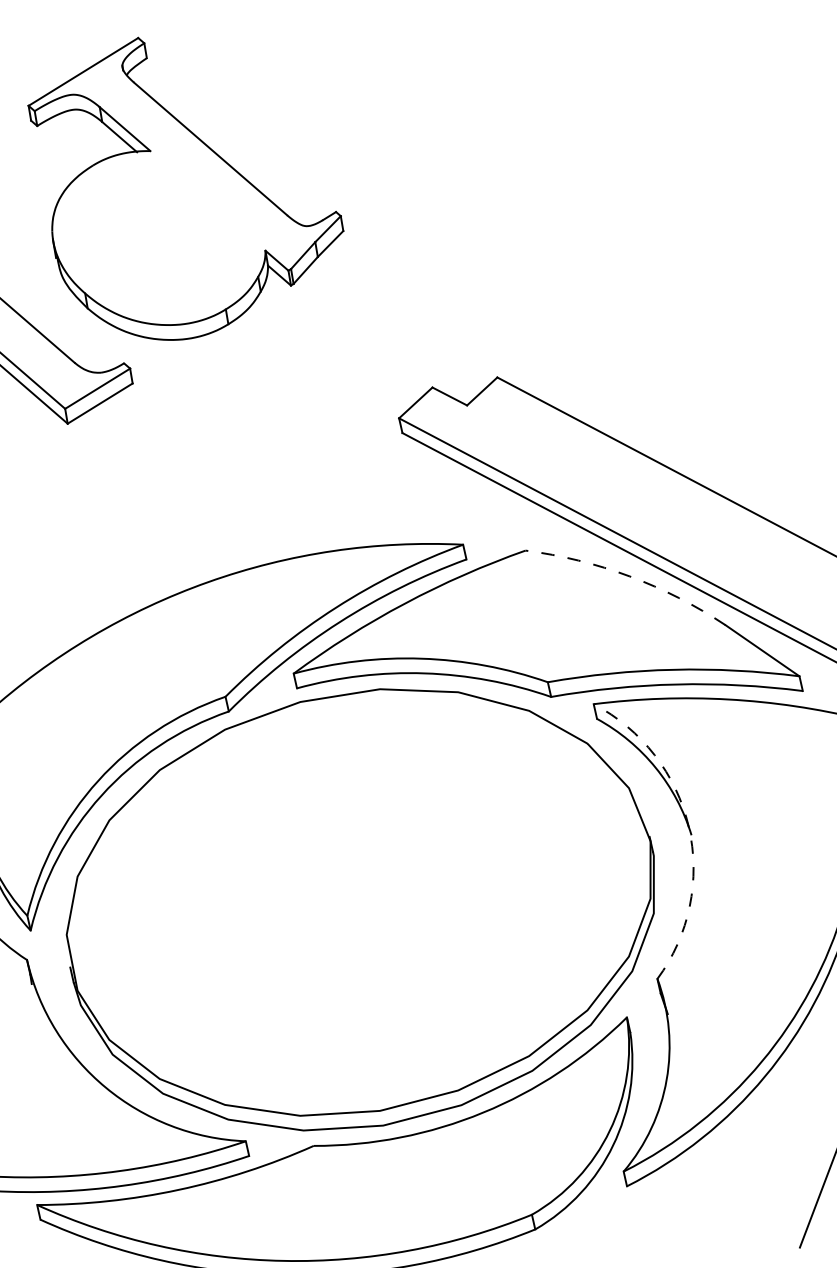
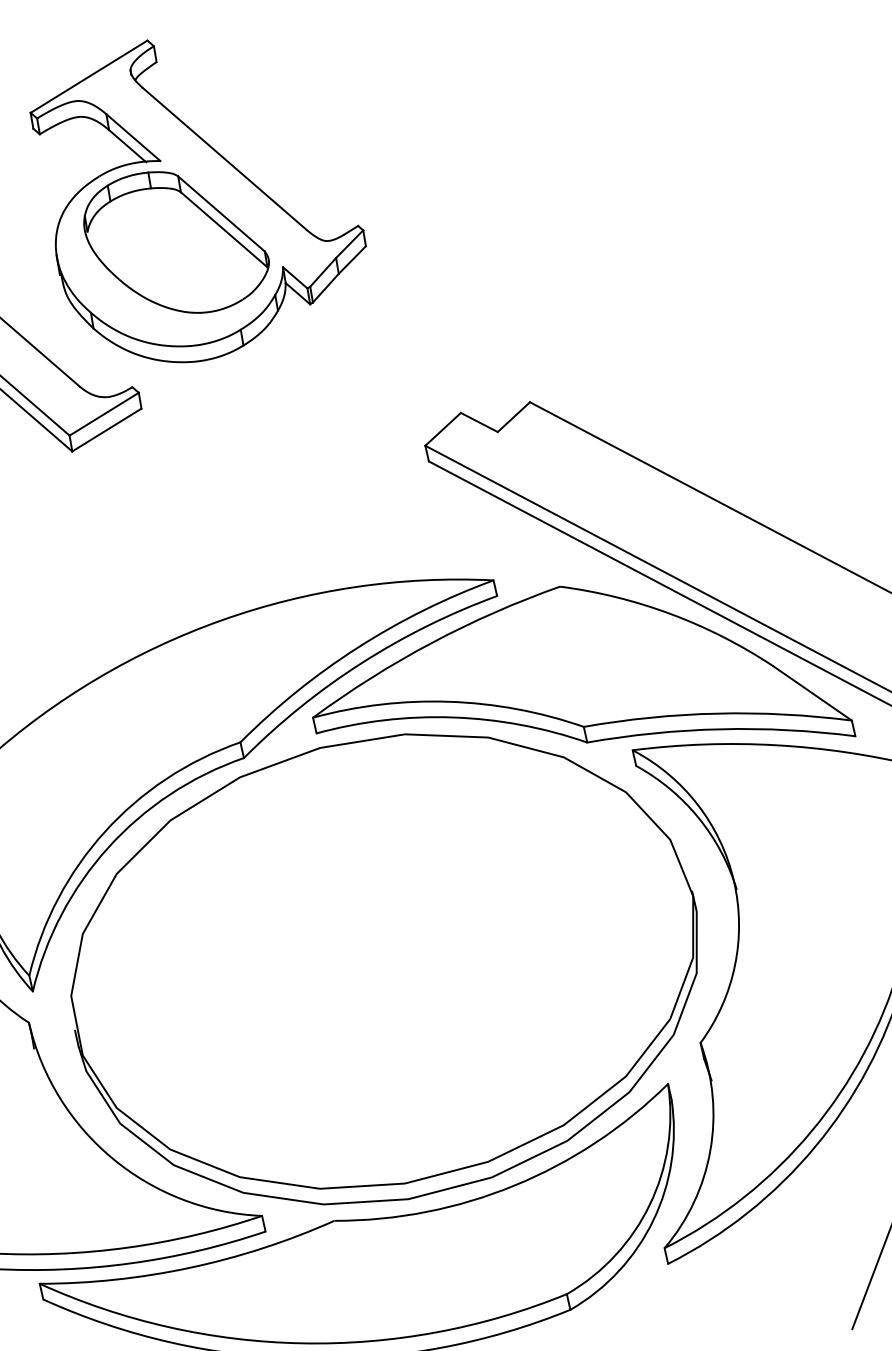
part: (165, 227) -> (176, 242), added
arc: (629, 576) -> (670, 614), dashed -> solid
arc: (688, 826) -> (733, 880), dashed -> solid

